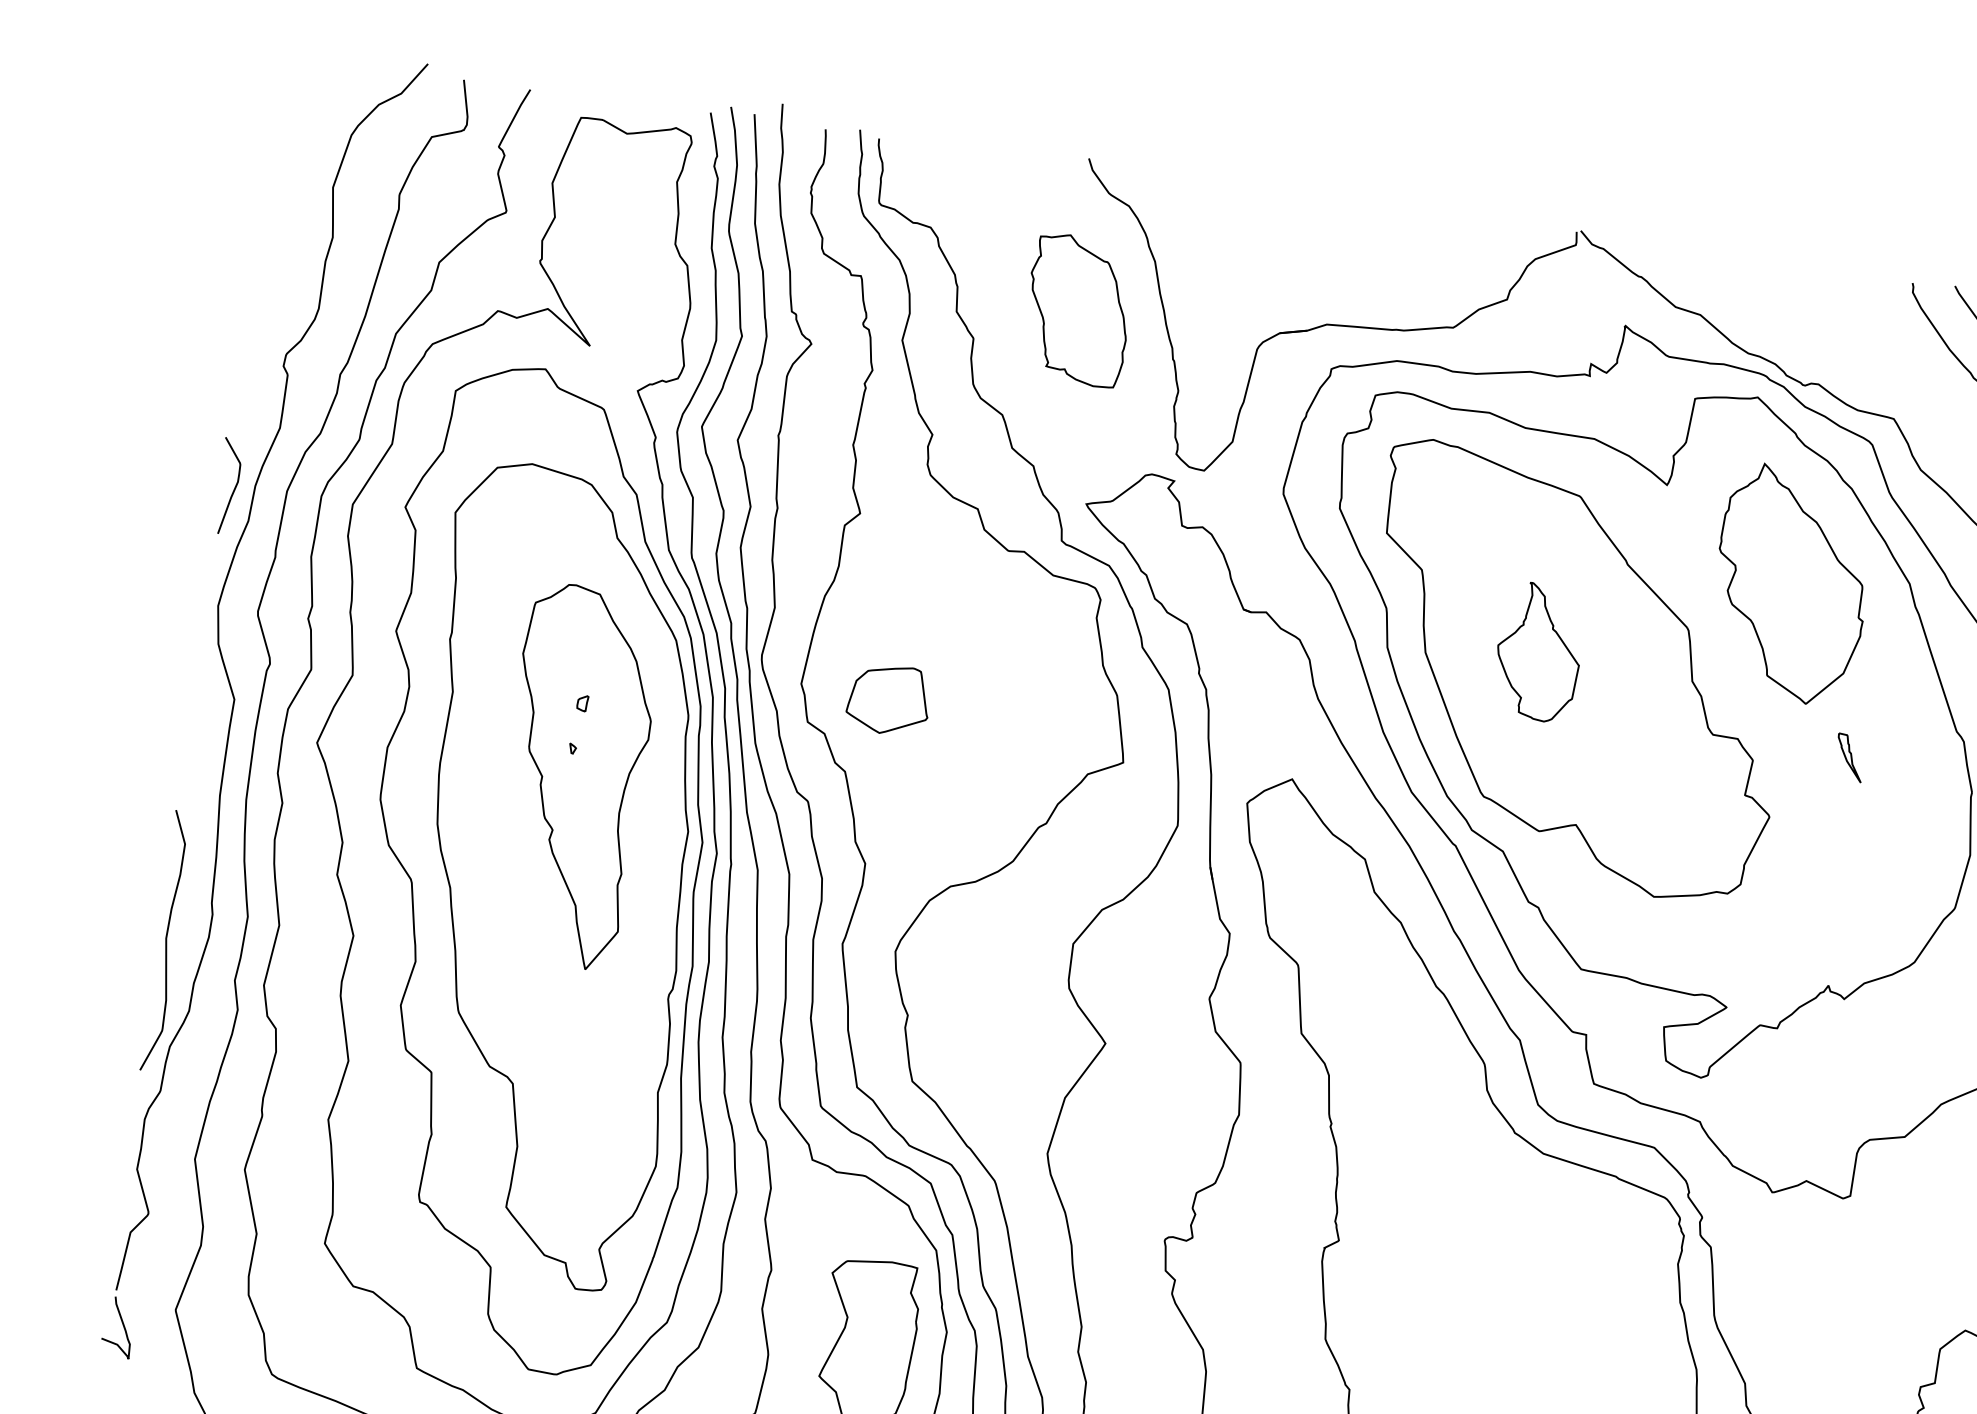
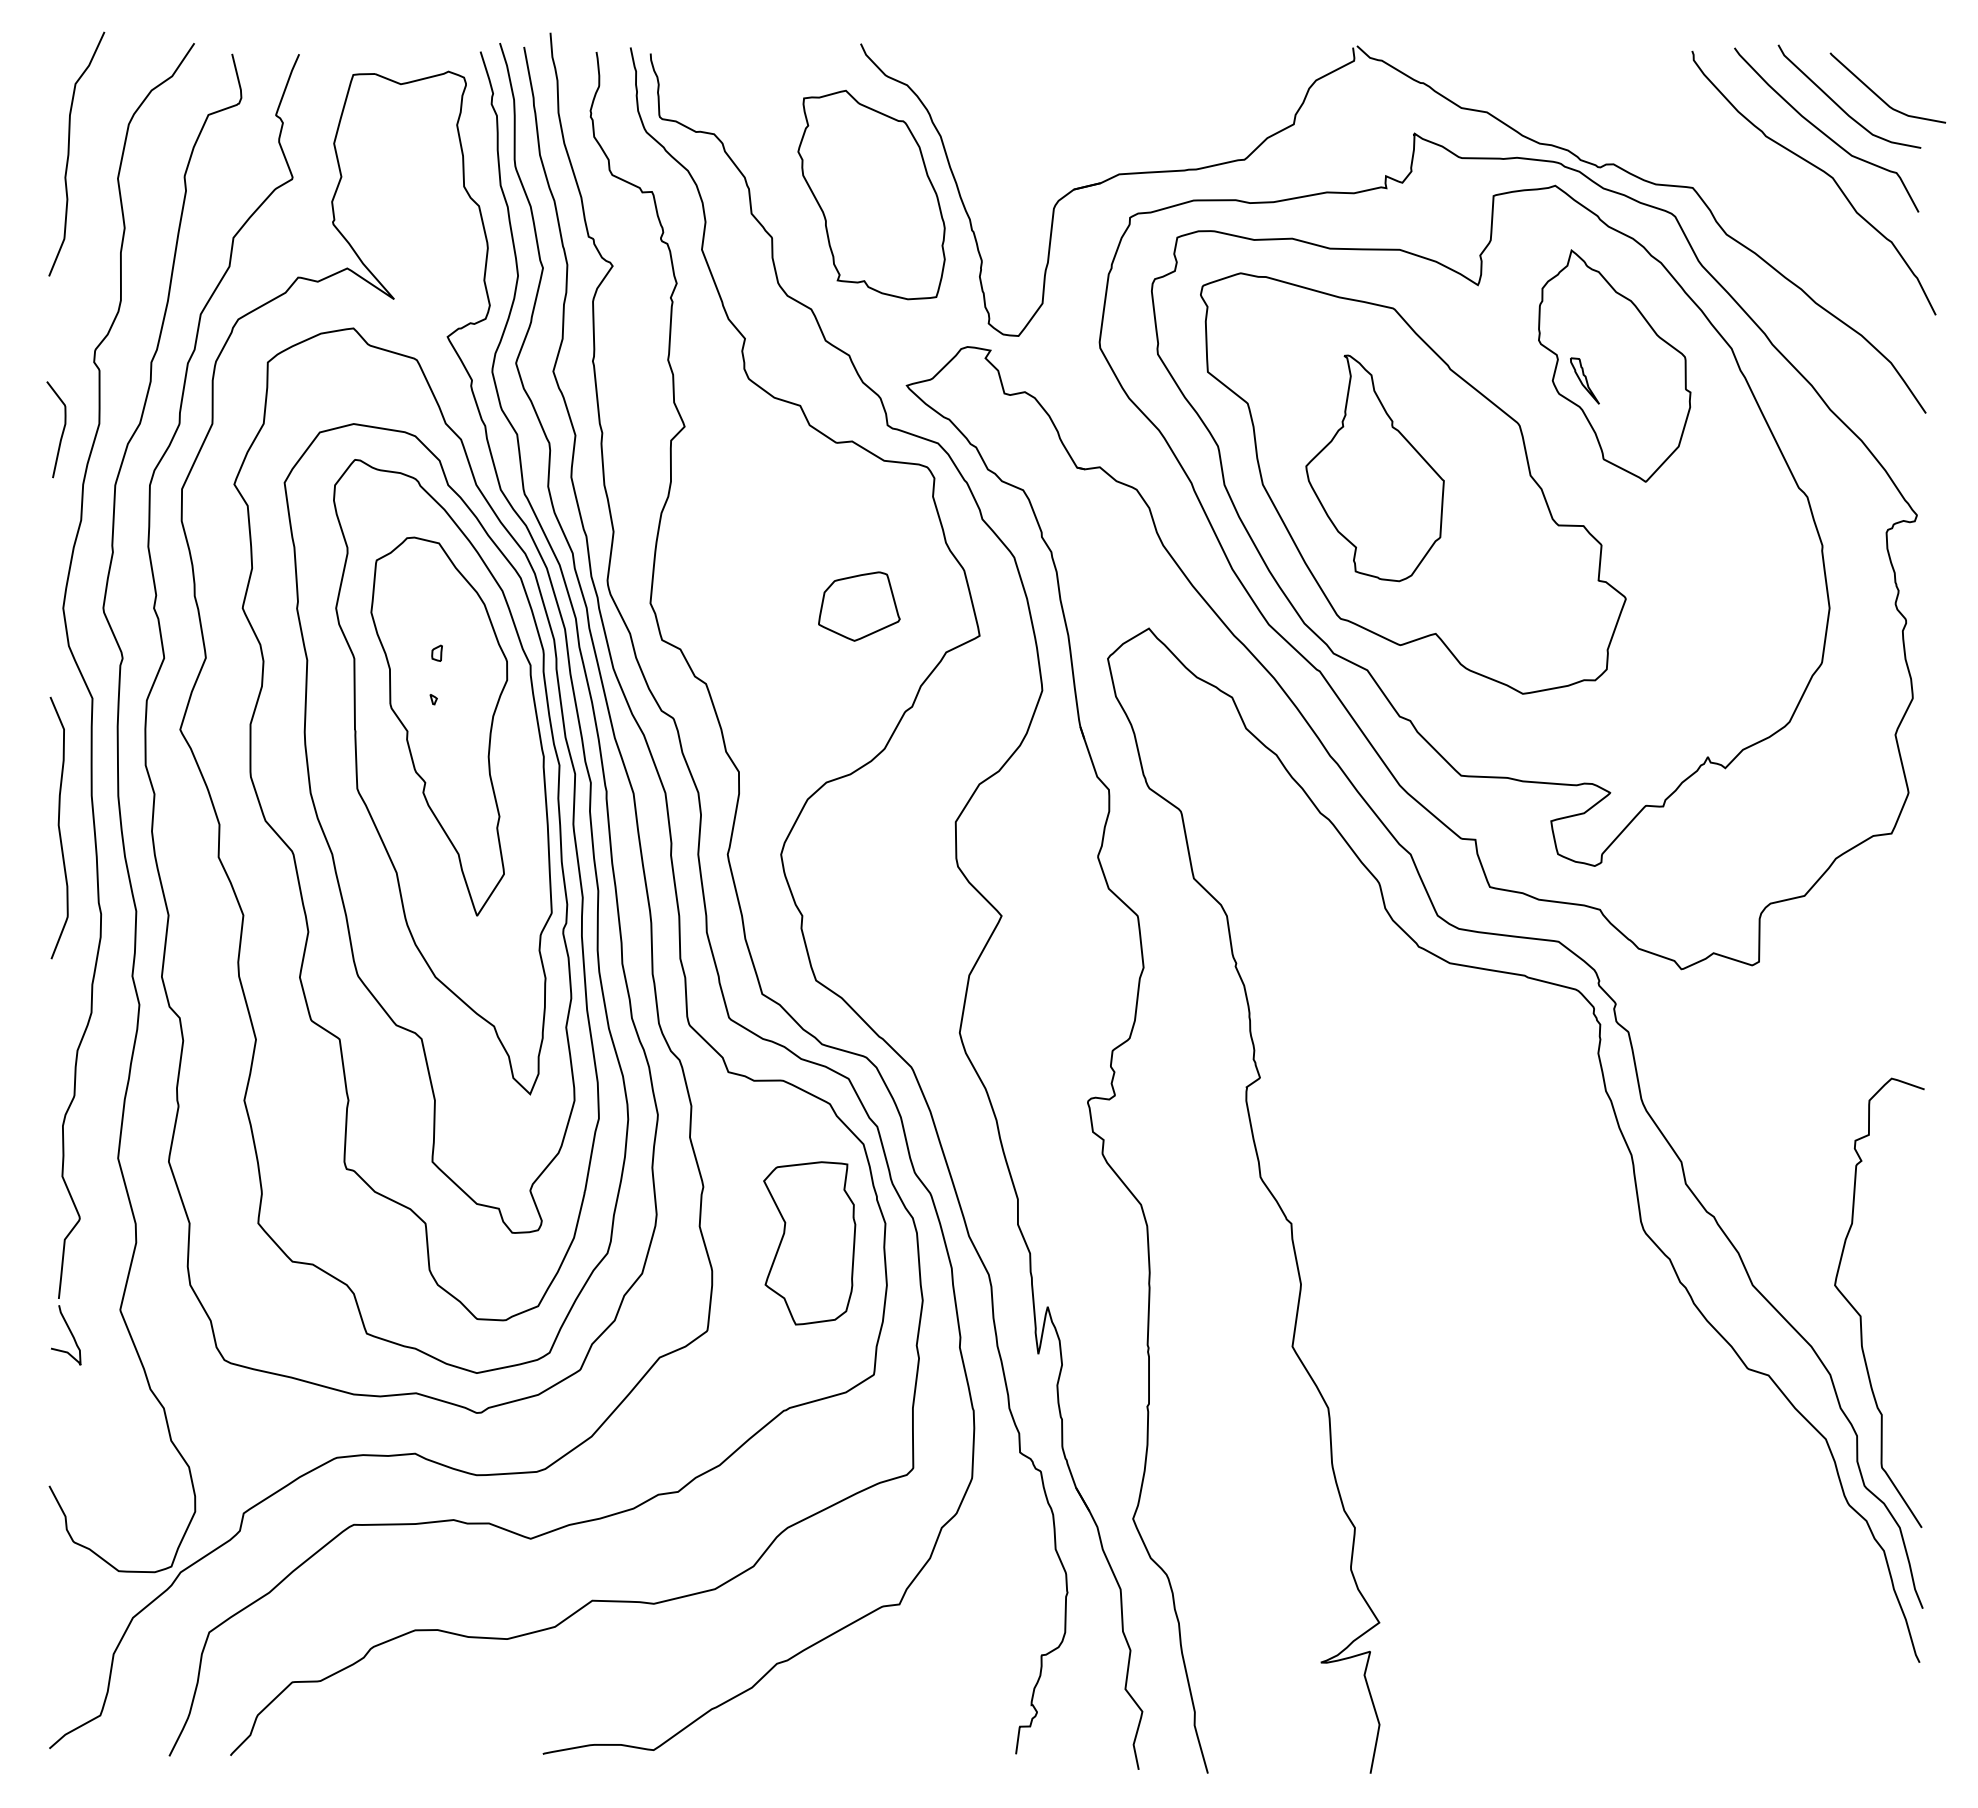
curve: (288, 155) -> (69, 153), added
part: (1078, 310) -> (871, 195), size x1.43
curve: (234, 487) -> (62, 430), moved
part: (1538, 652) -> (1374, 468), size x1.67
part: (889, 699) -> (859, 606), moved
part: (1849, 757) -> (1584, 380), moved
part: (570, 827) -> (442, 777), added
curve: (165, 940) -> (58, 827), moved

